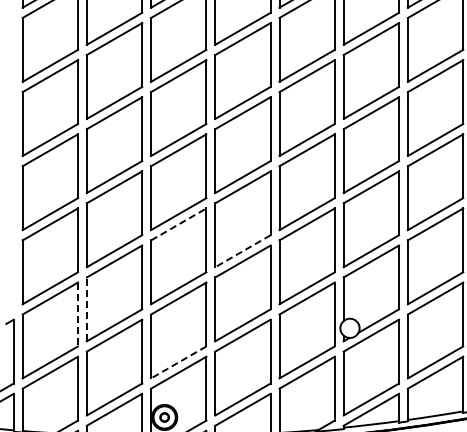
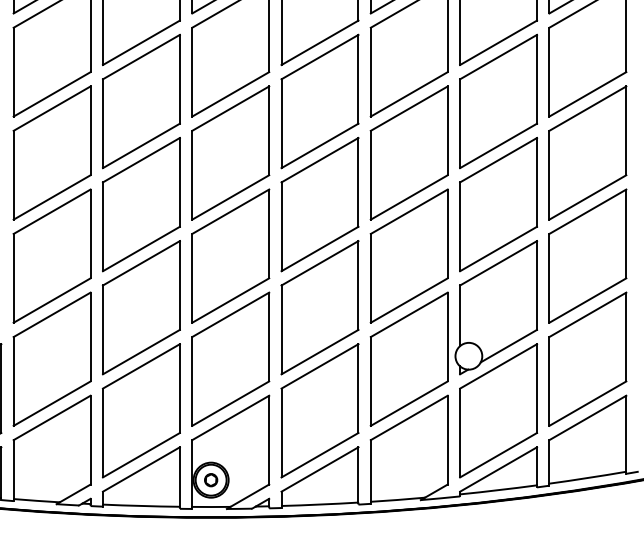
line: (178, 224) -> (230, 211), dashed -> solid
line: (242, 251) -> (319, 249), dashed -> solid
line: (86, 309) -> (102, 330), dashed -> solid
line: (77, 314) -> (89, 336), dashed -> solid
line: (178, 362) -> (230, 403), dashed -> solid

